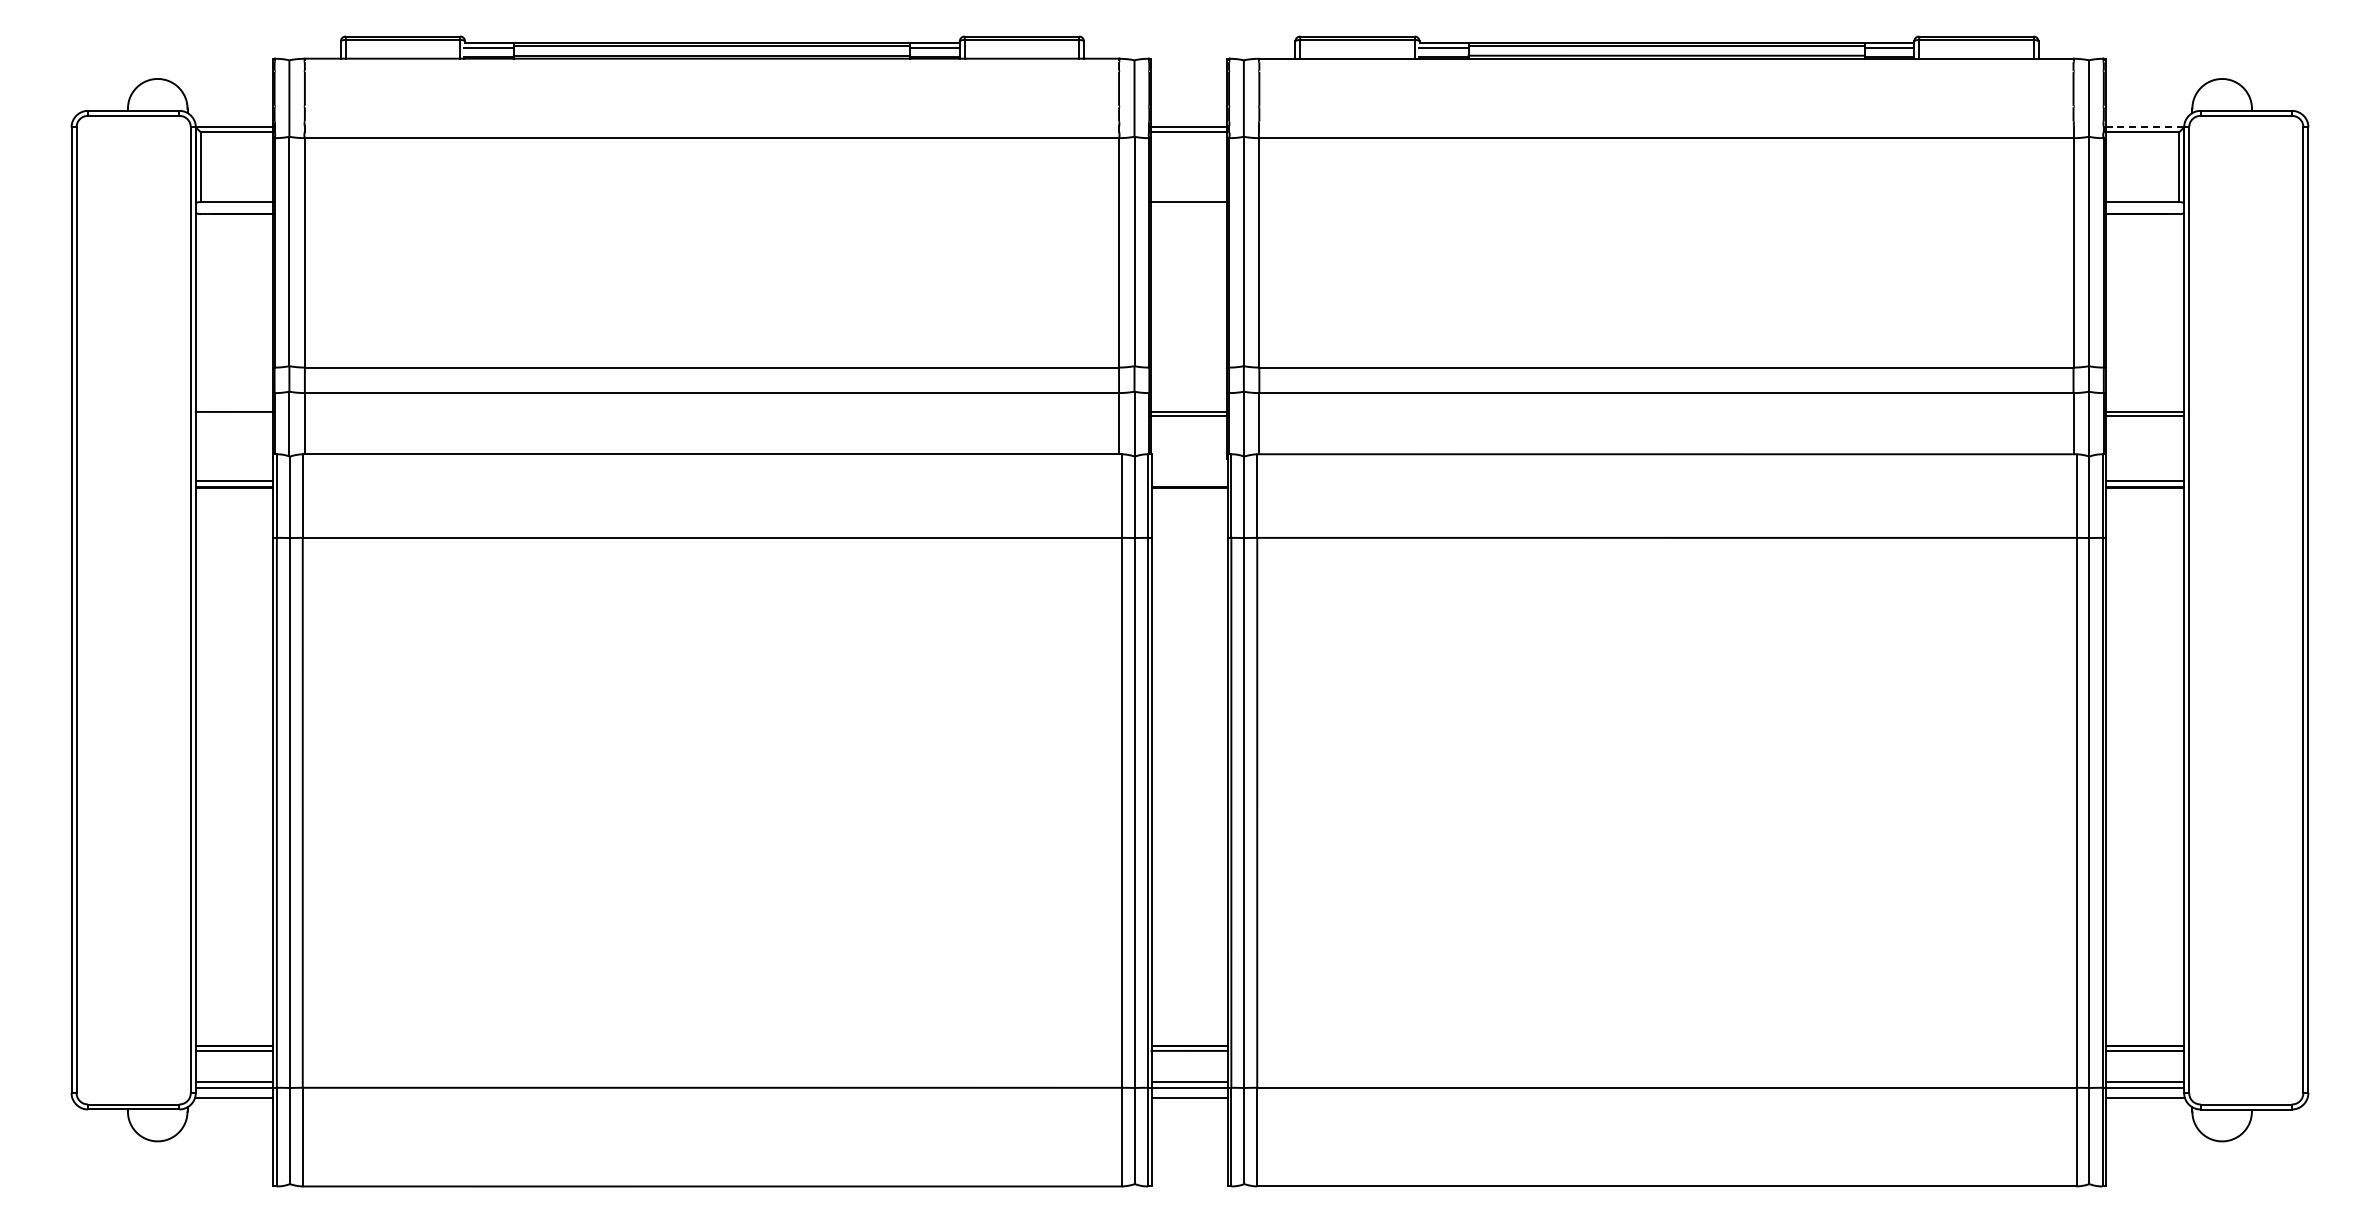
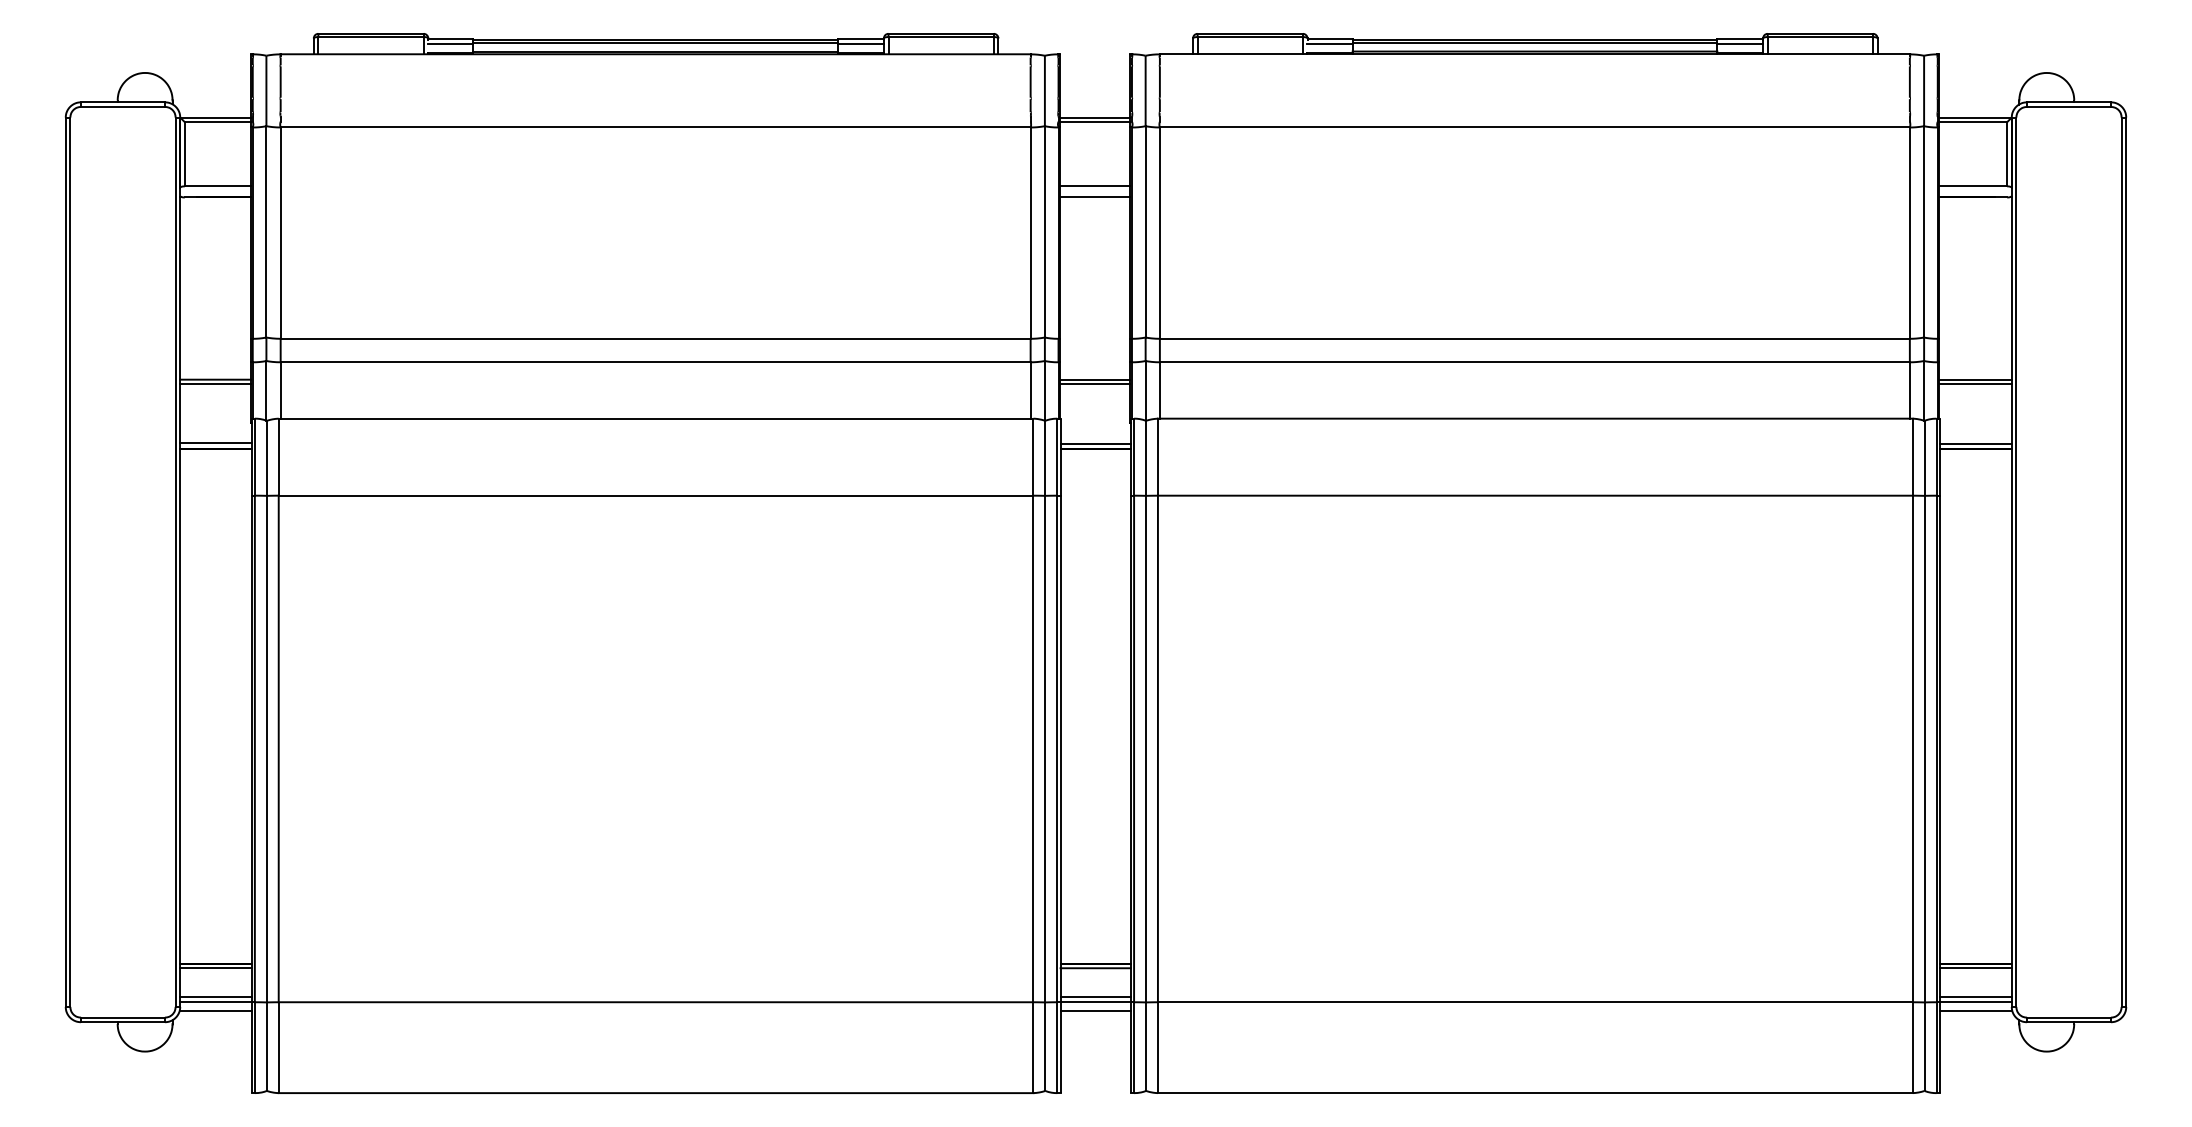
line: (2144, 127) -> (1975, 117), dashed -> solid
line: (1189, 214) -> (1095, 197), added
line: (234, 416) -> (215, 383), added
line: (1189, 481) -> (1095, 443), added

